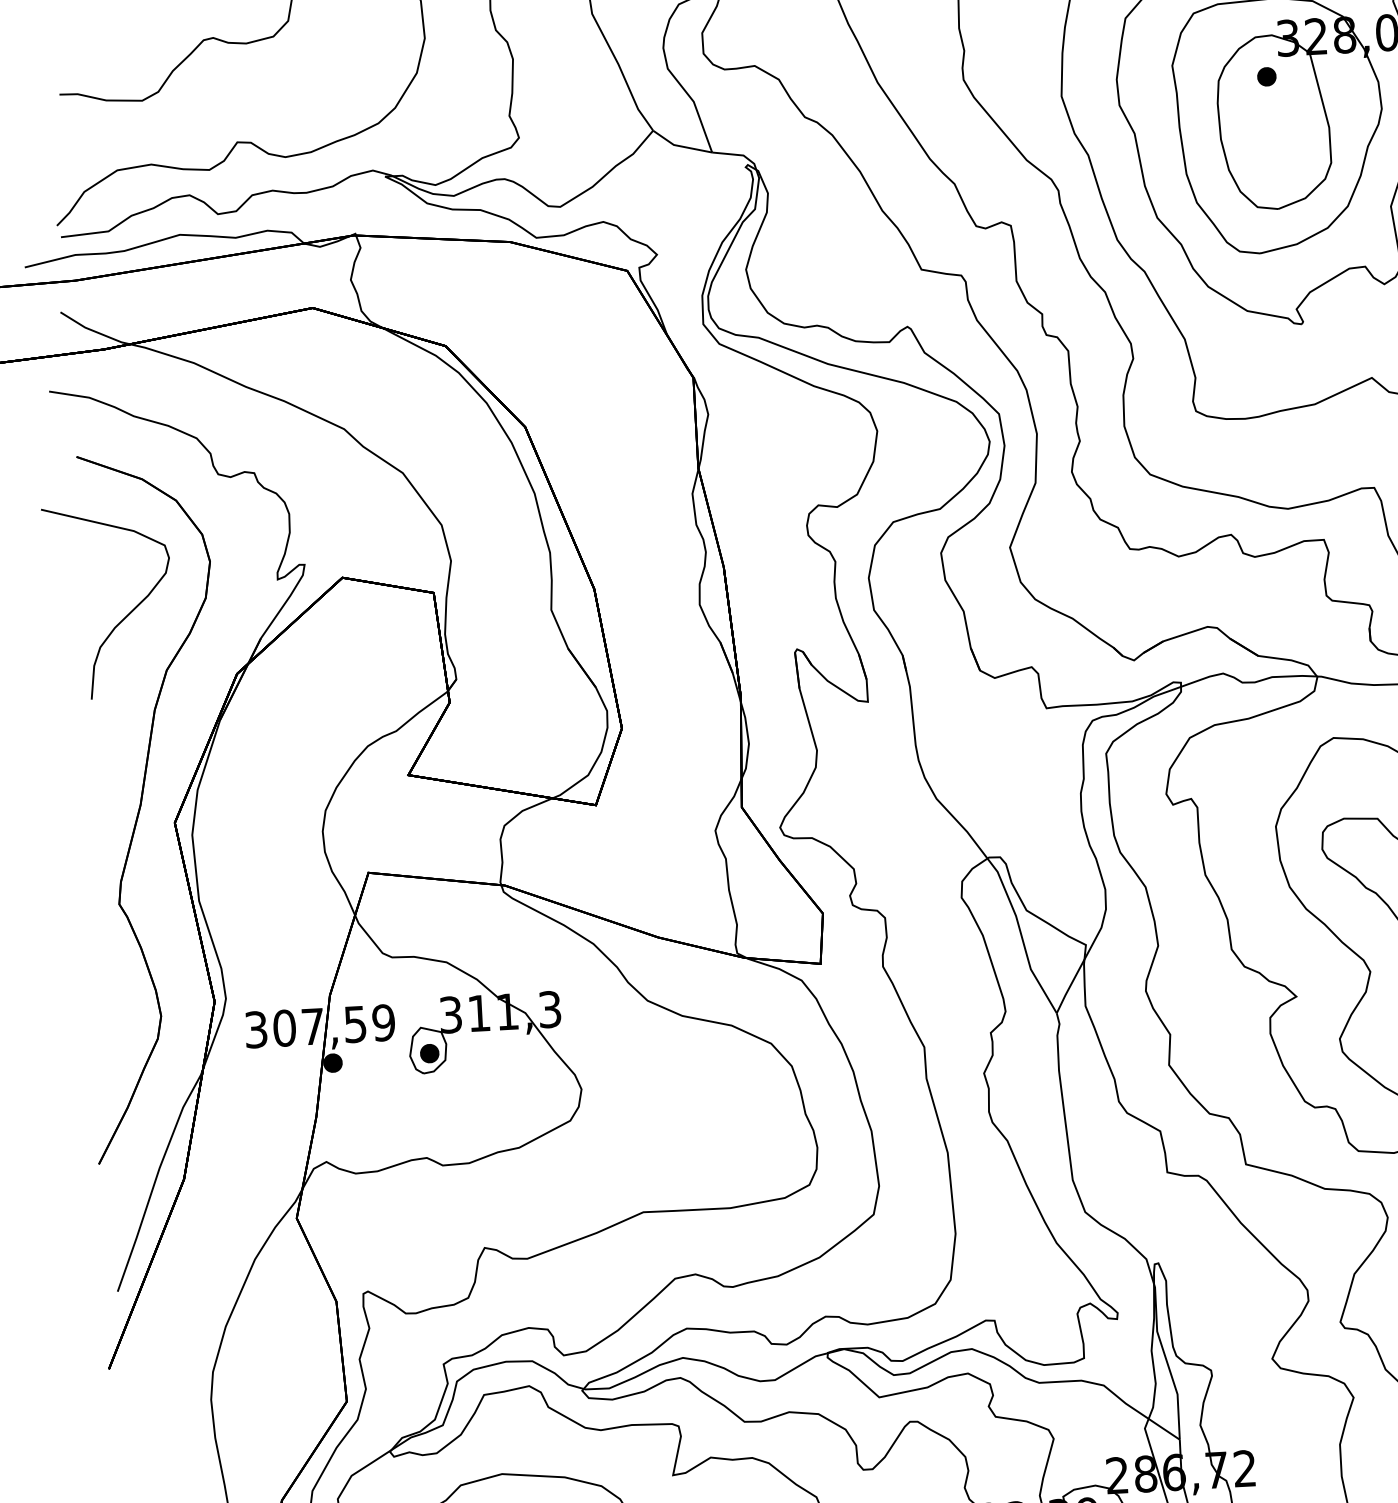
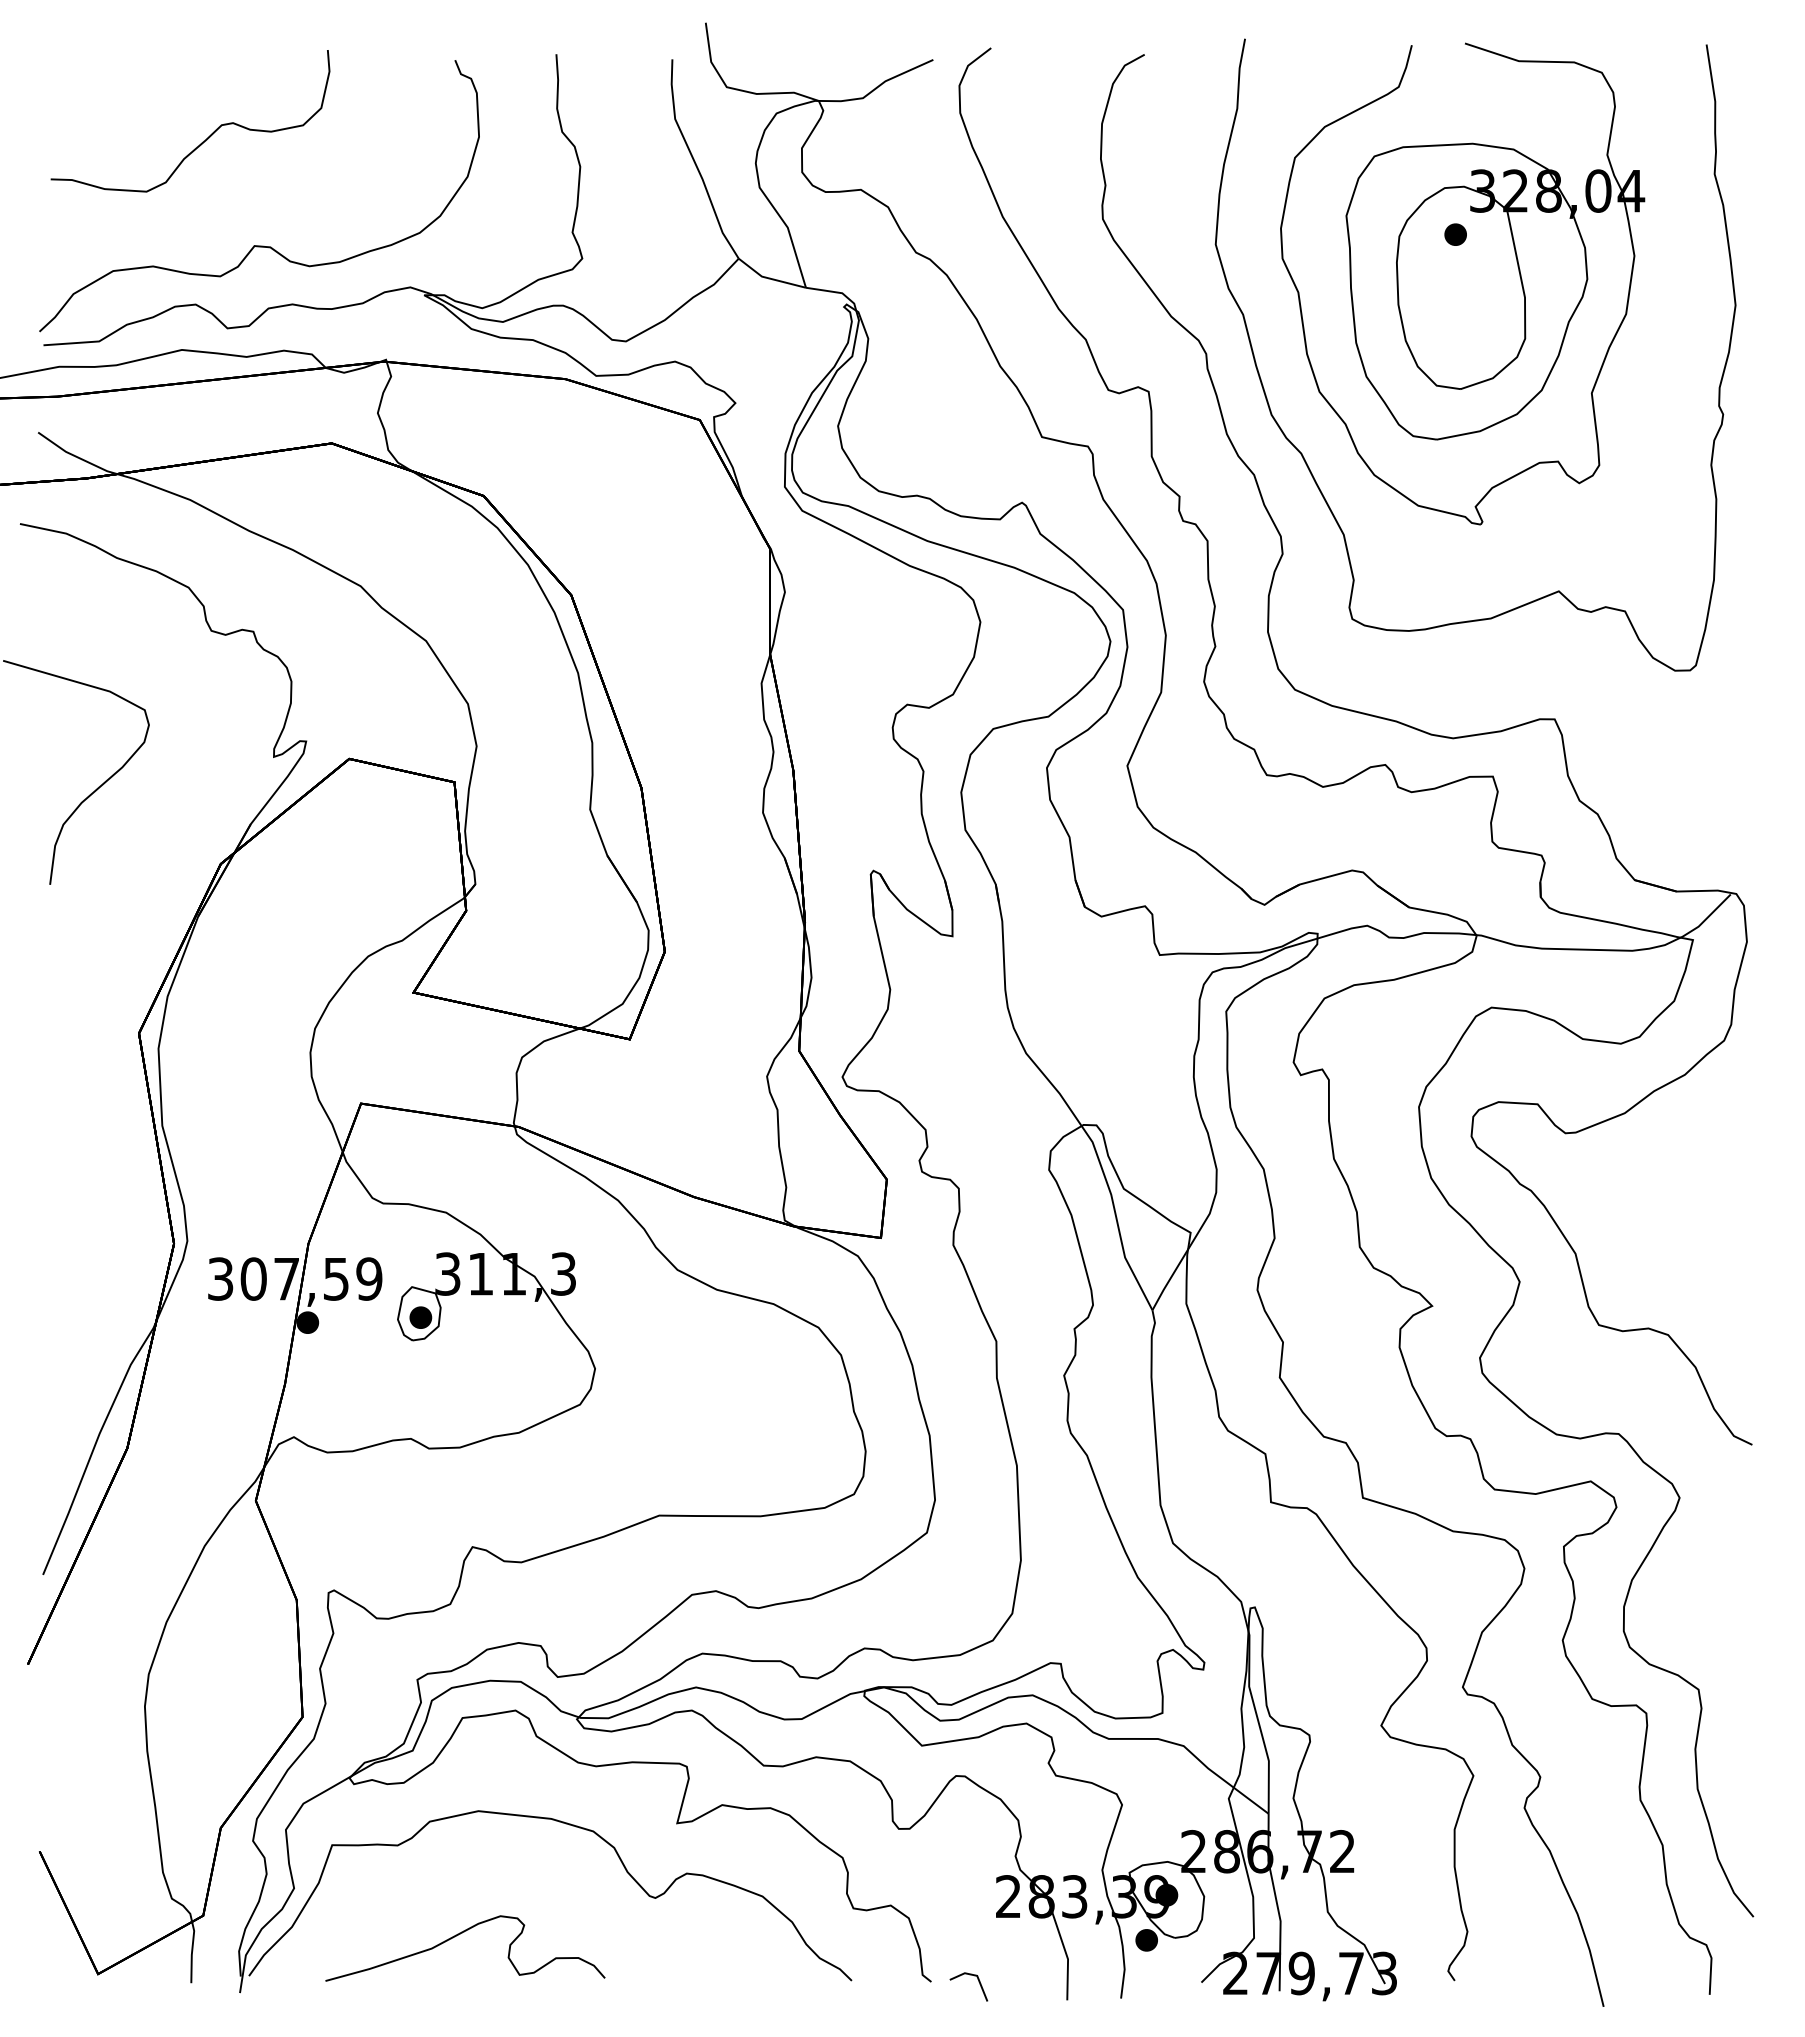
part: (141, 805) -> (101, 1010), removed

